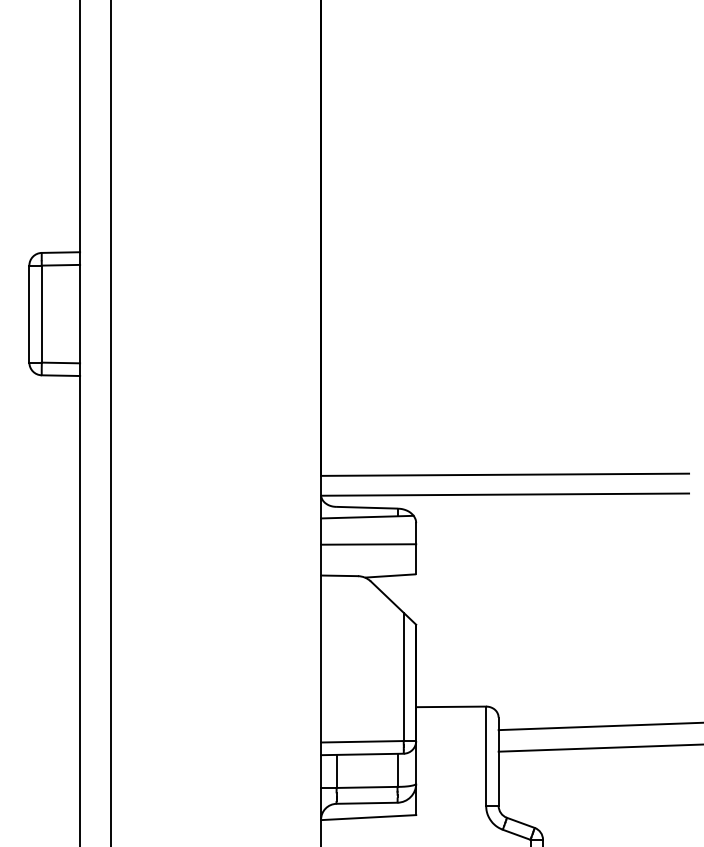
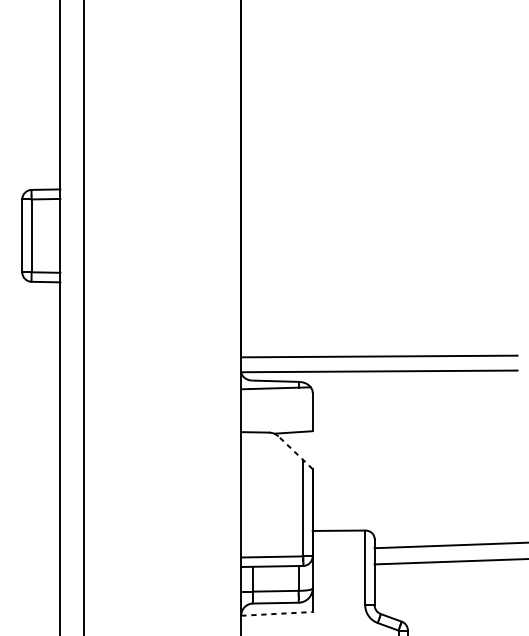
line: (368, 544) -> (276, 408), removed
line: (393, 602) -> (295, 452), solid -> dashed
line: (368, 817) -> (276, 613), solid -> dashed

